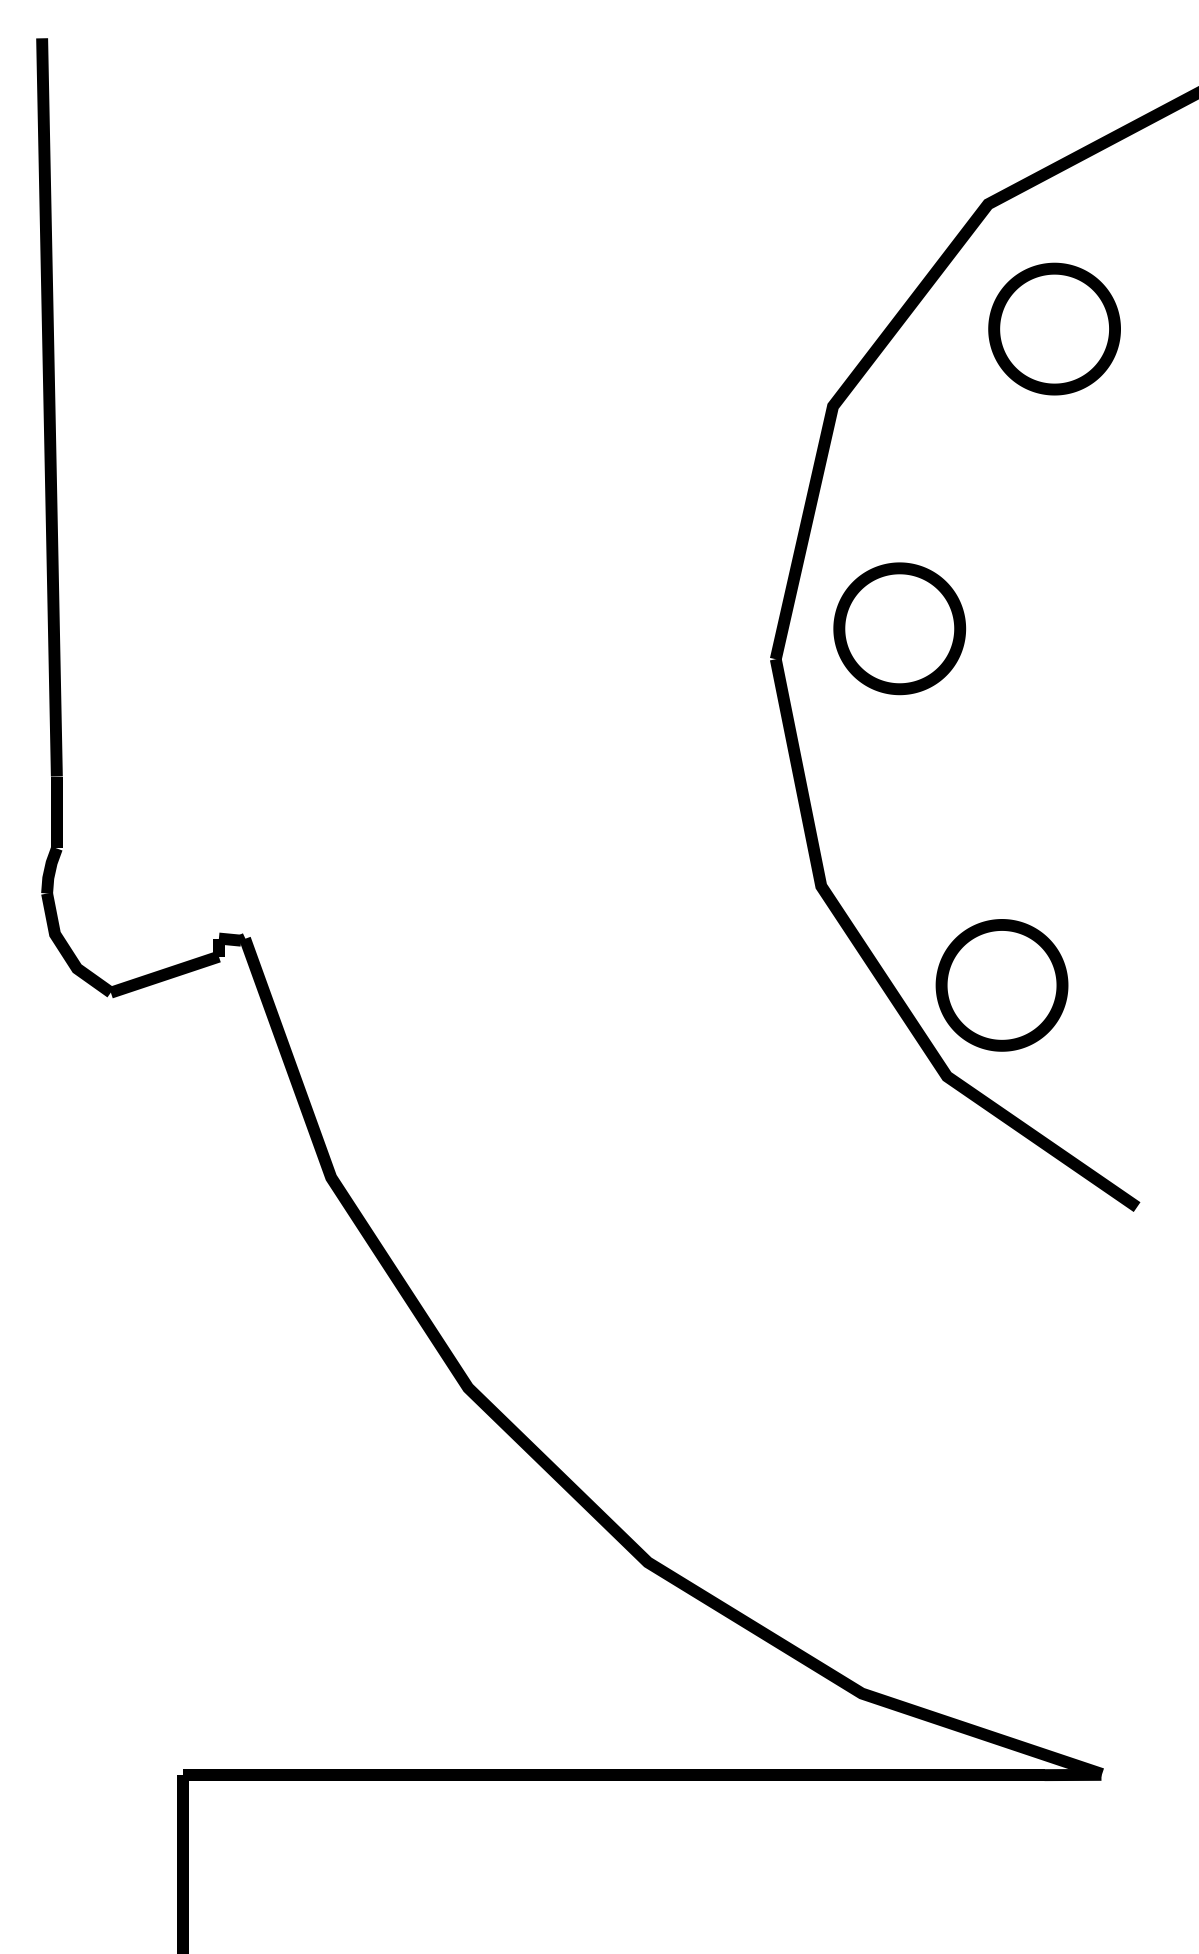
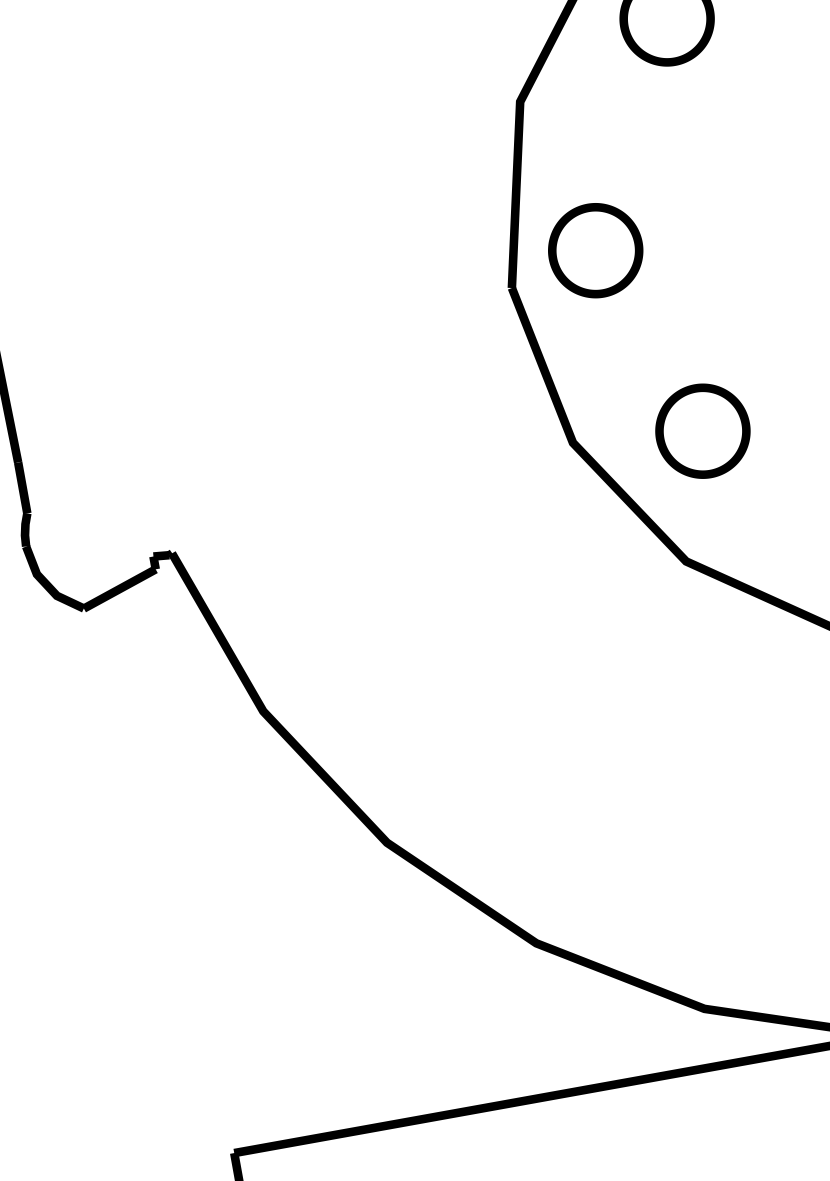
part: (1001, 985) -> (702, 431), moved

